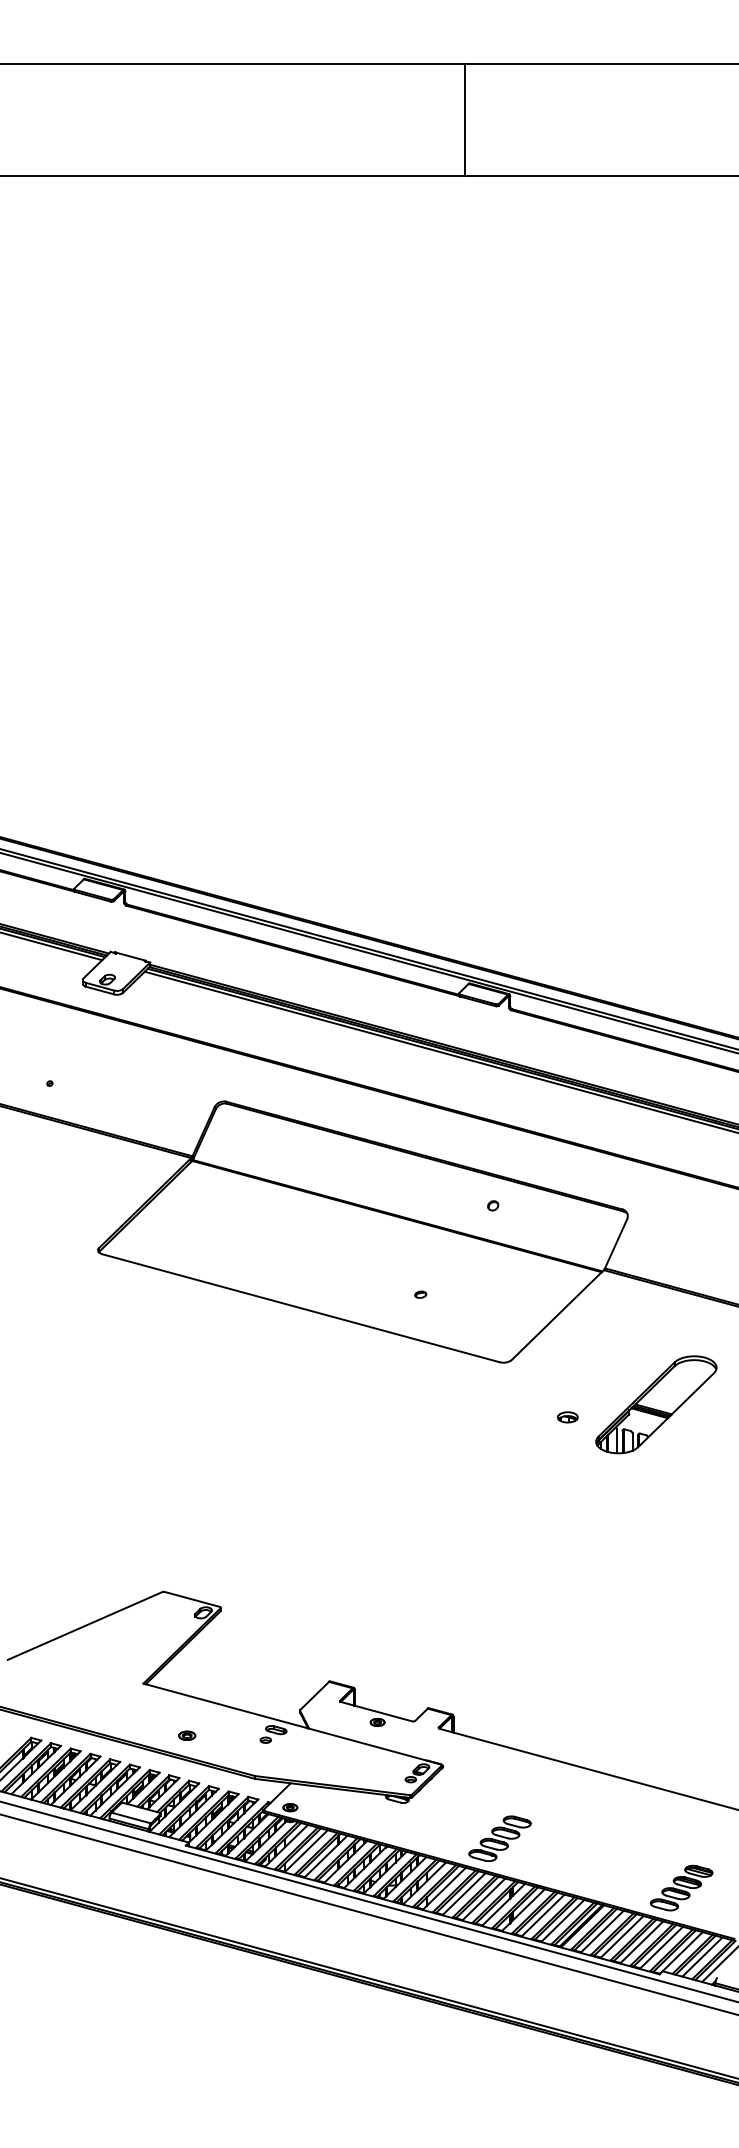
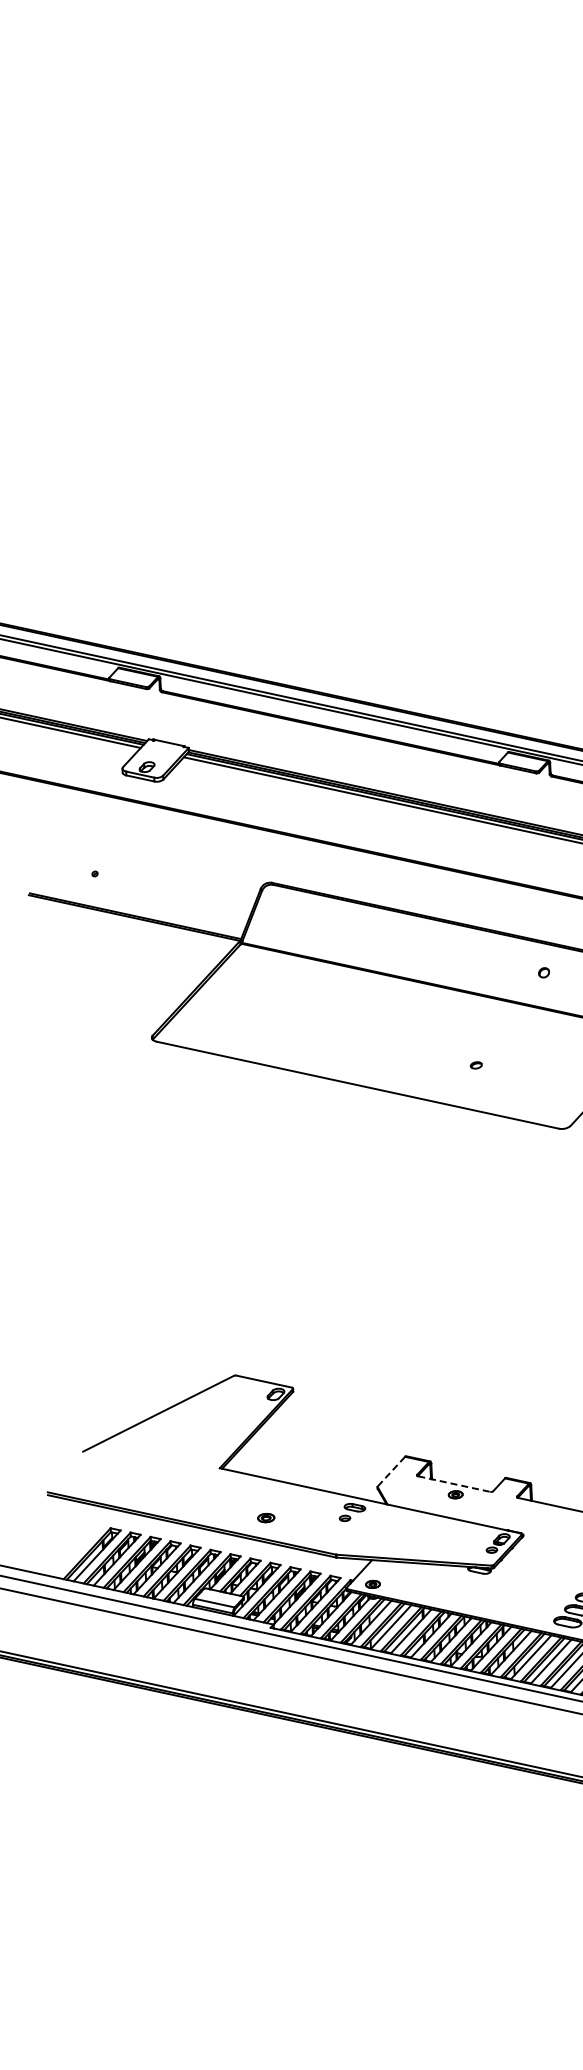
line: (315, 1695) -> (392, 1471), solid -> dashed
line: (376, 1711) -> (454, 1483), solid -> dashed

